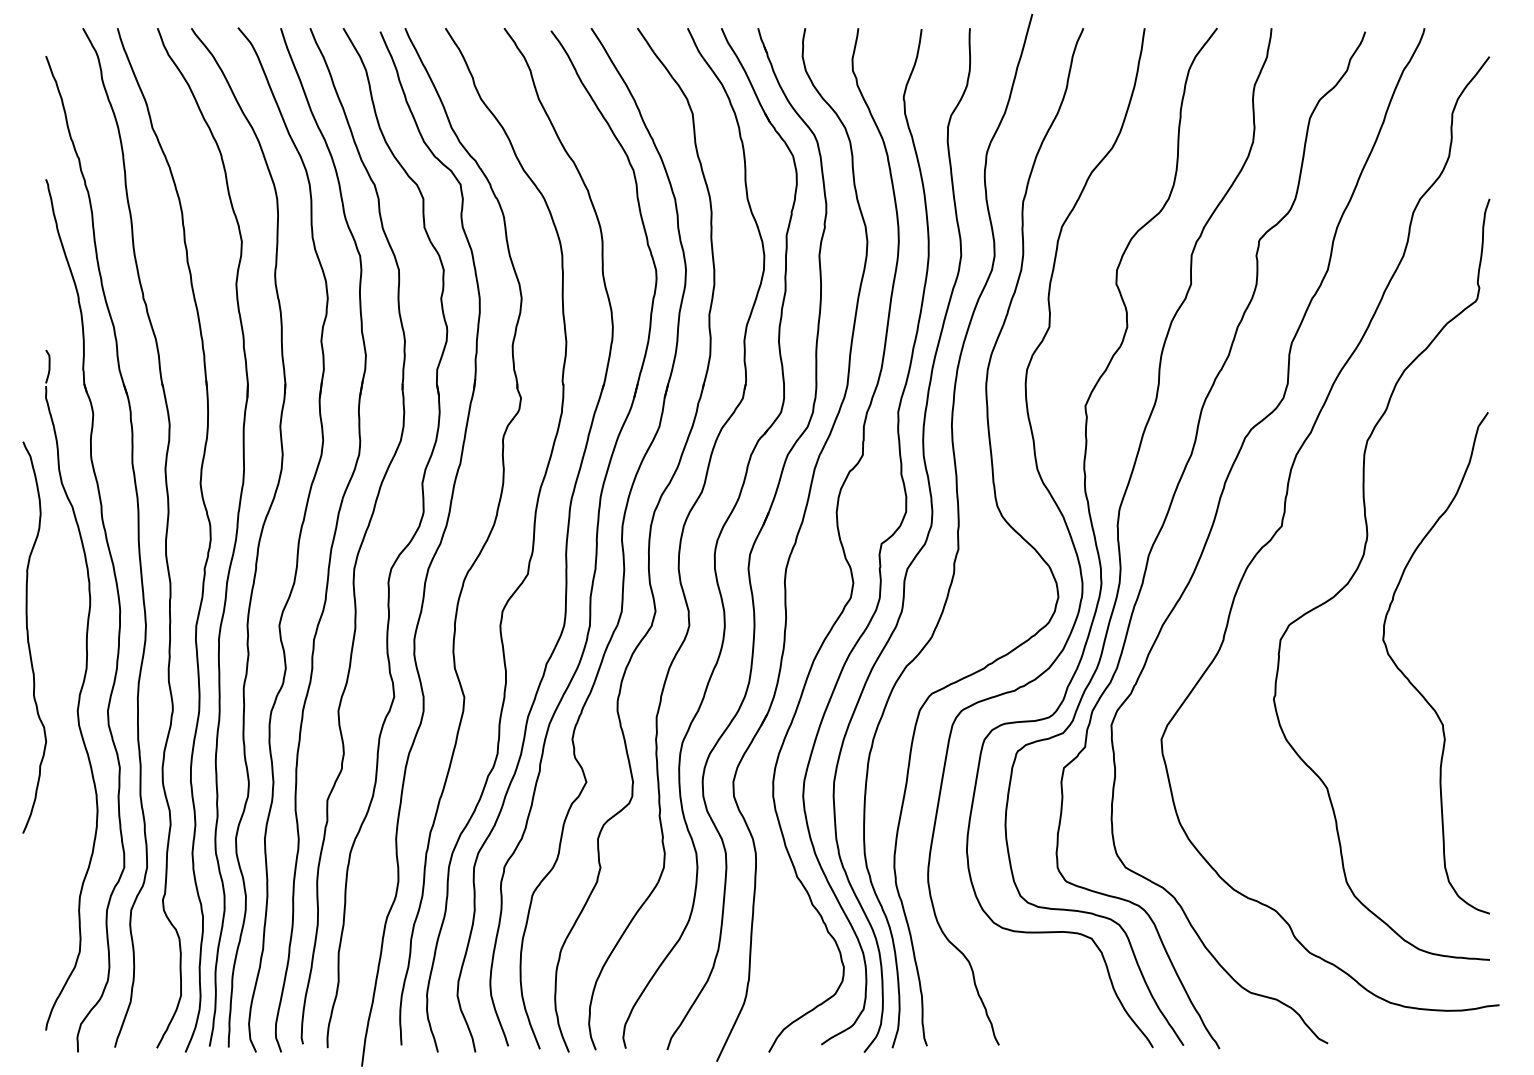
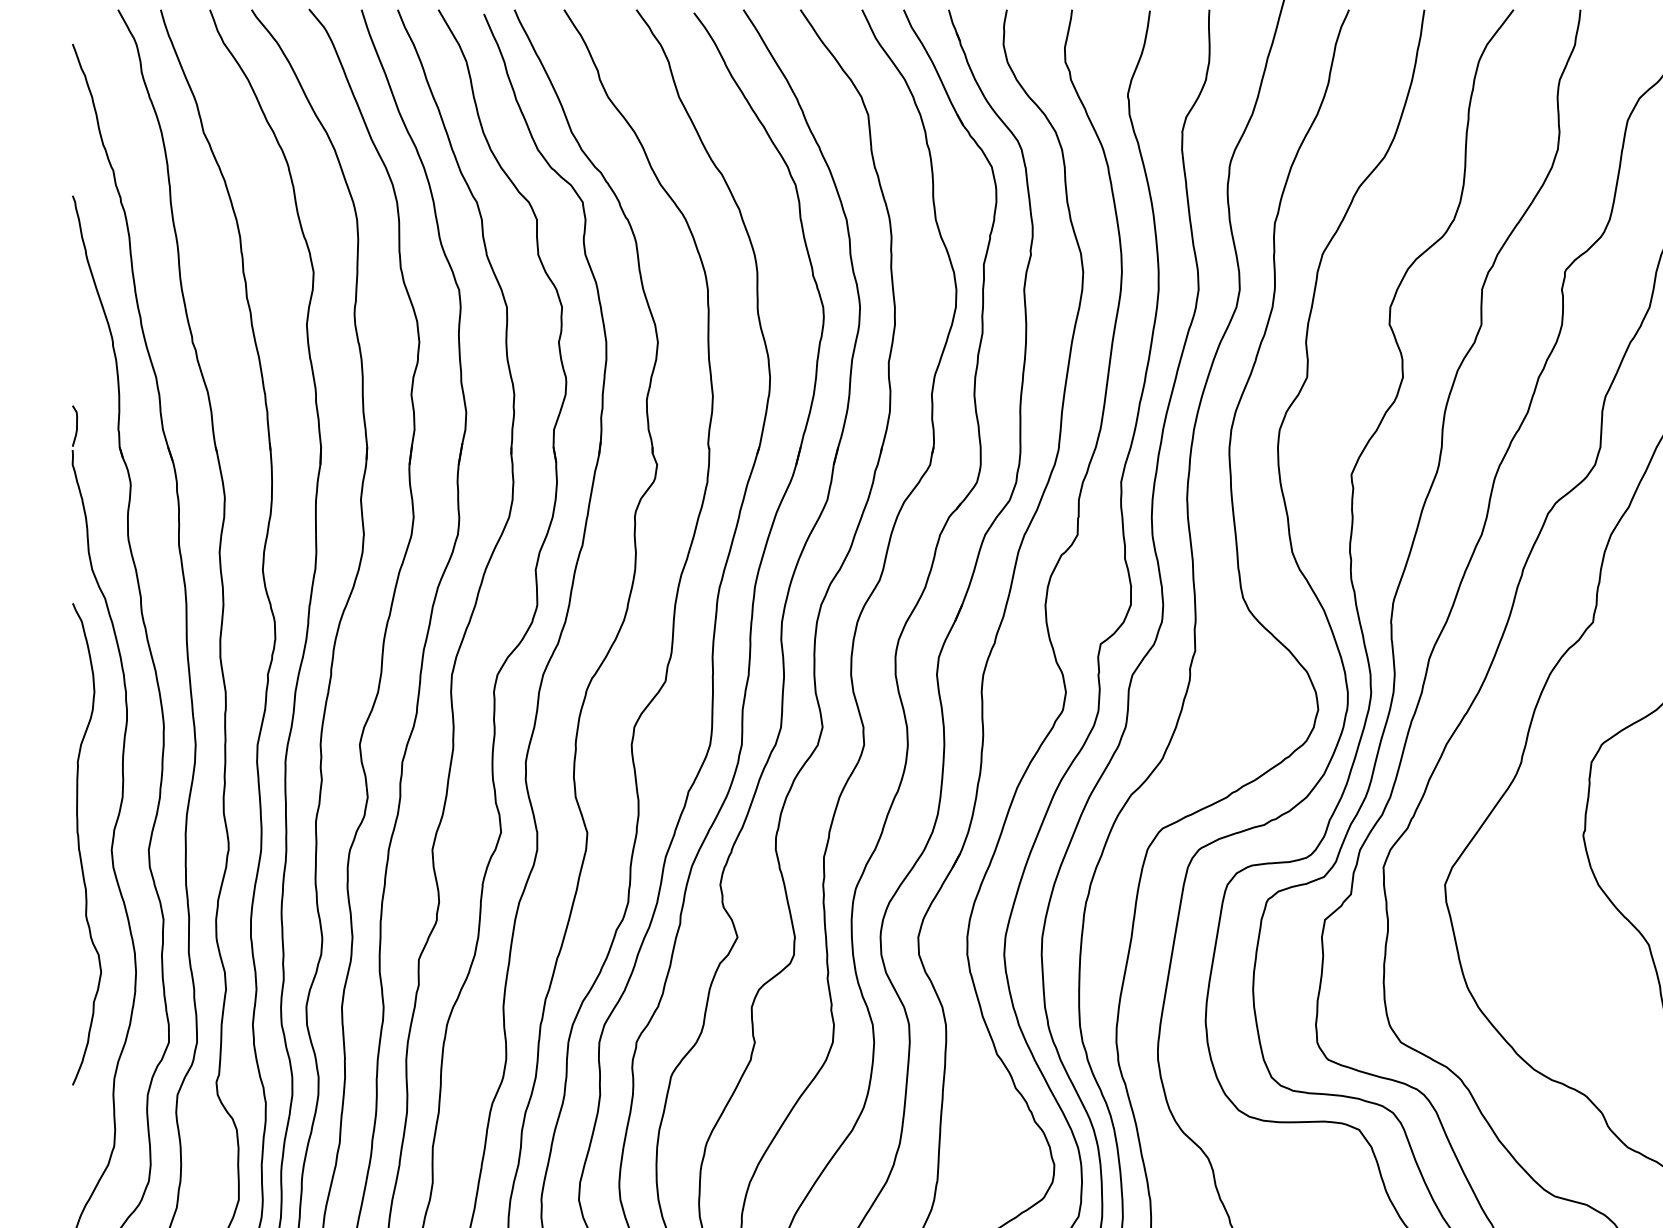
curve: (28, 637) -> (79, 844), moved

